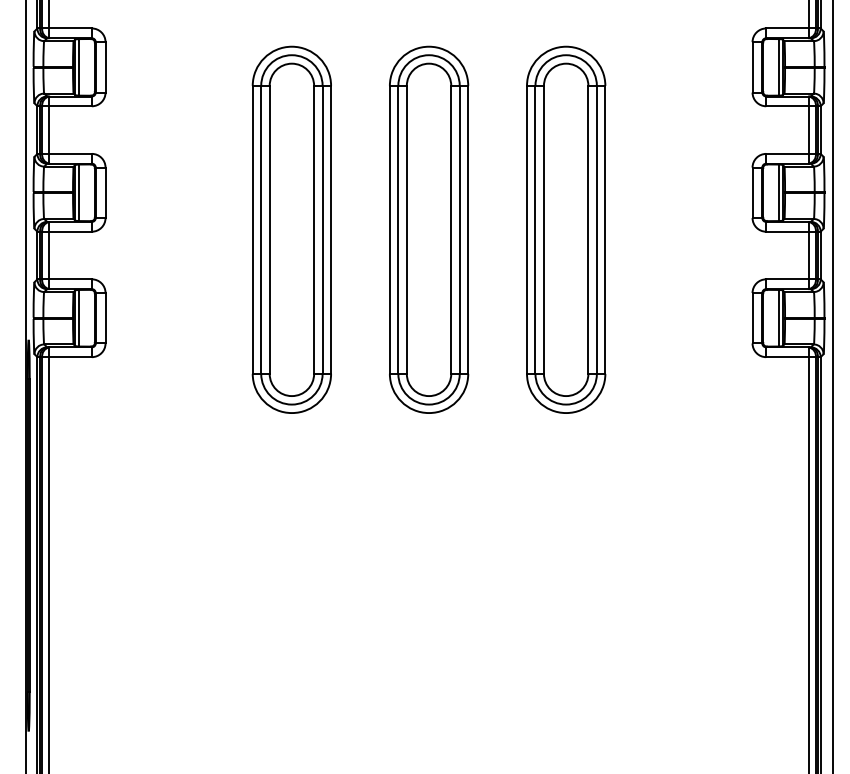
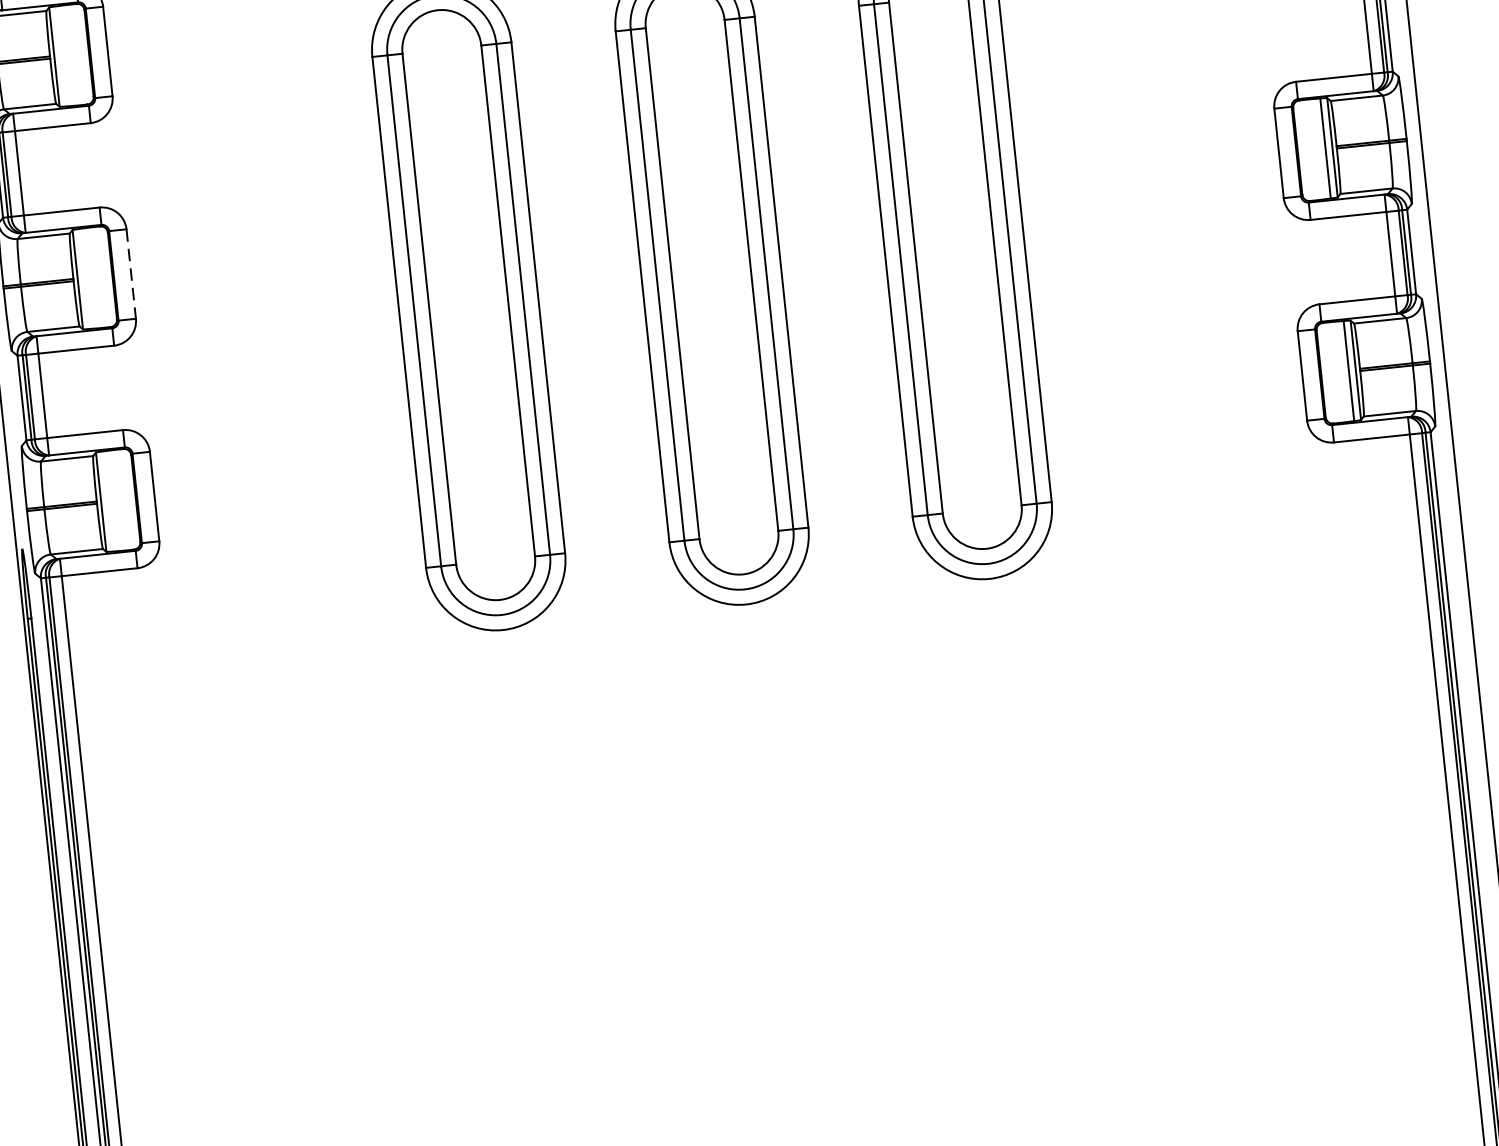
line: (79, 67) -> (61, 56), removed
line: (79, 192) -> (84, 278), removed
line: (105, 193) -> (131, 275), solid -> dashed
line: (79, 318) -> (108, 501), removed

